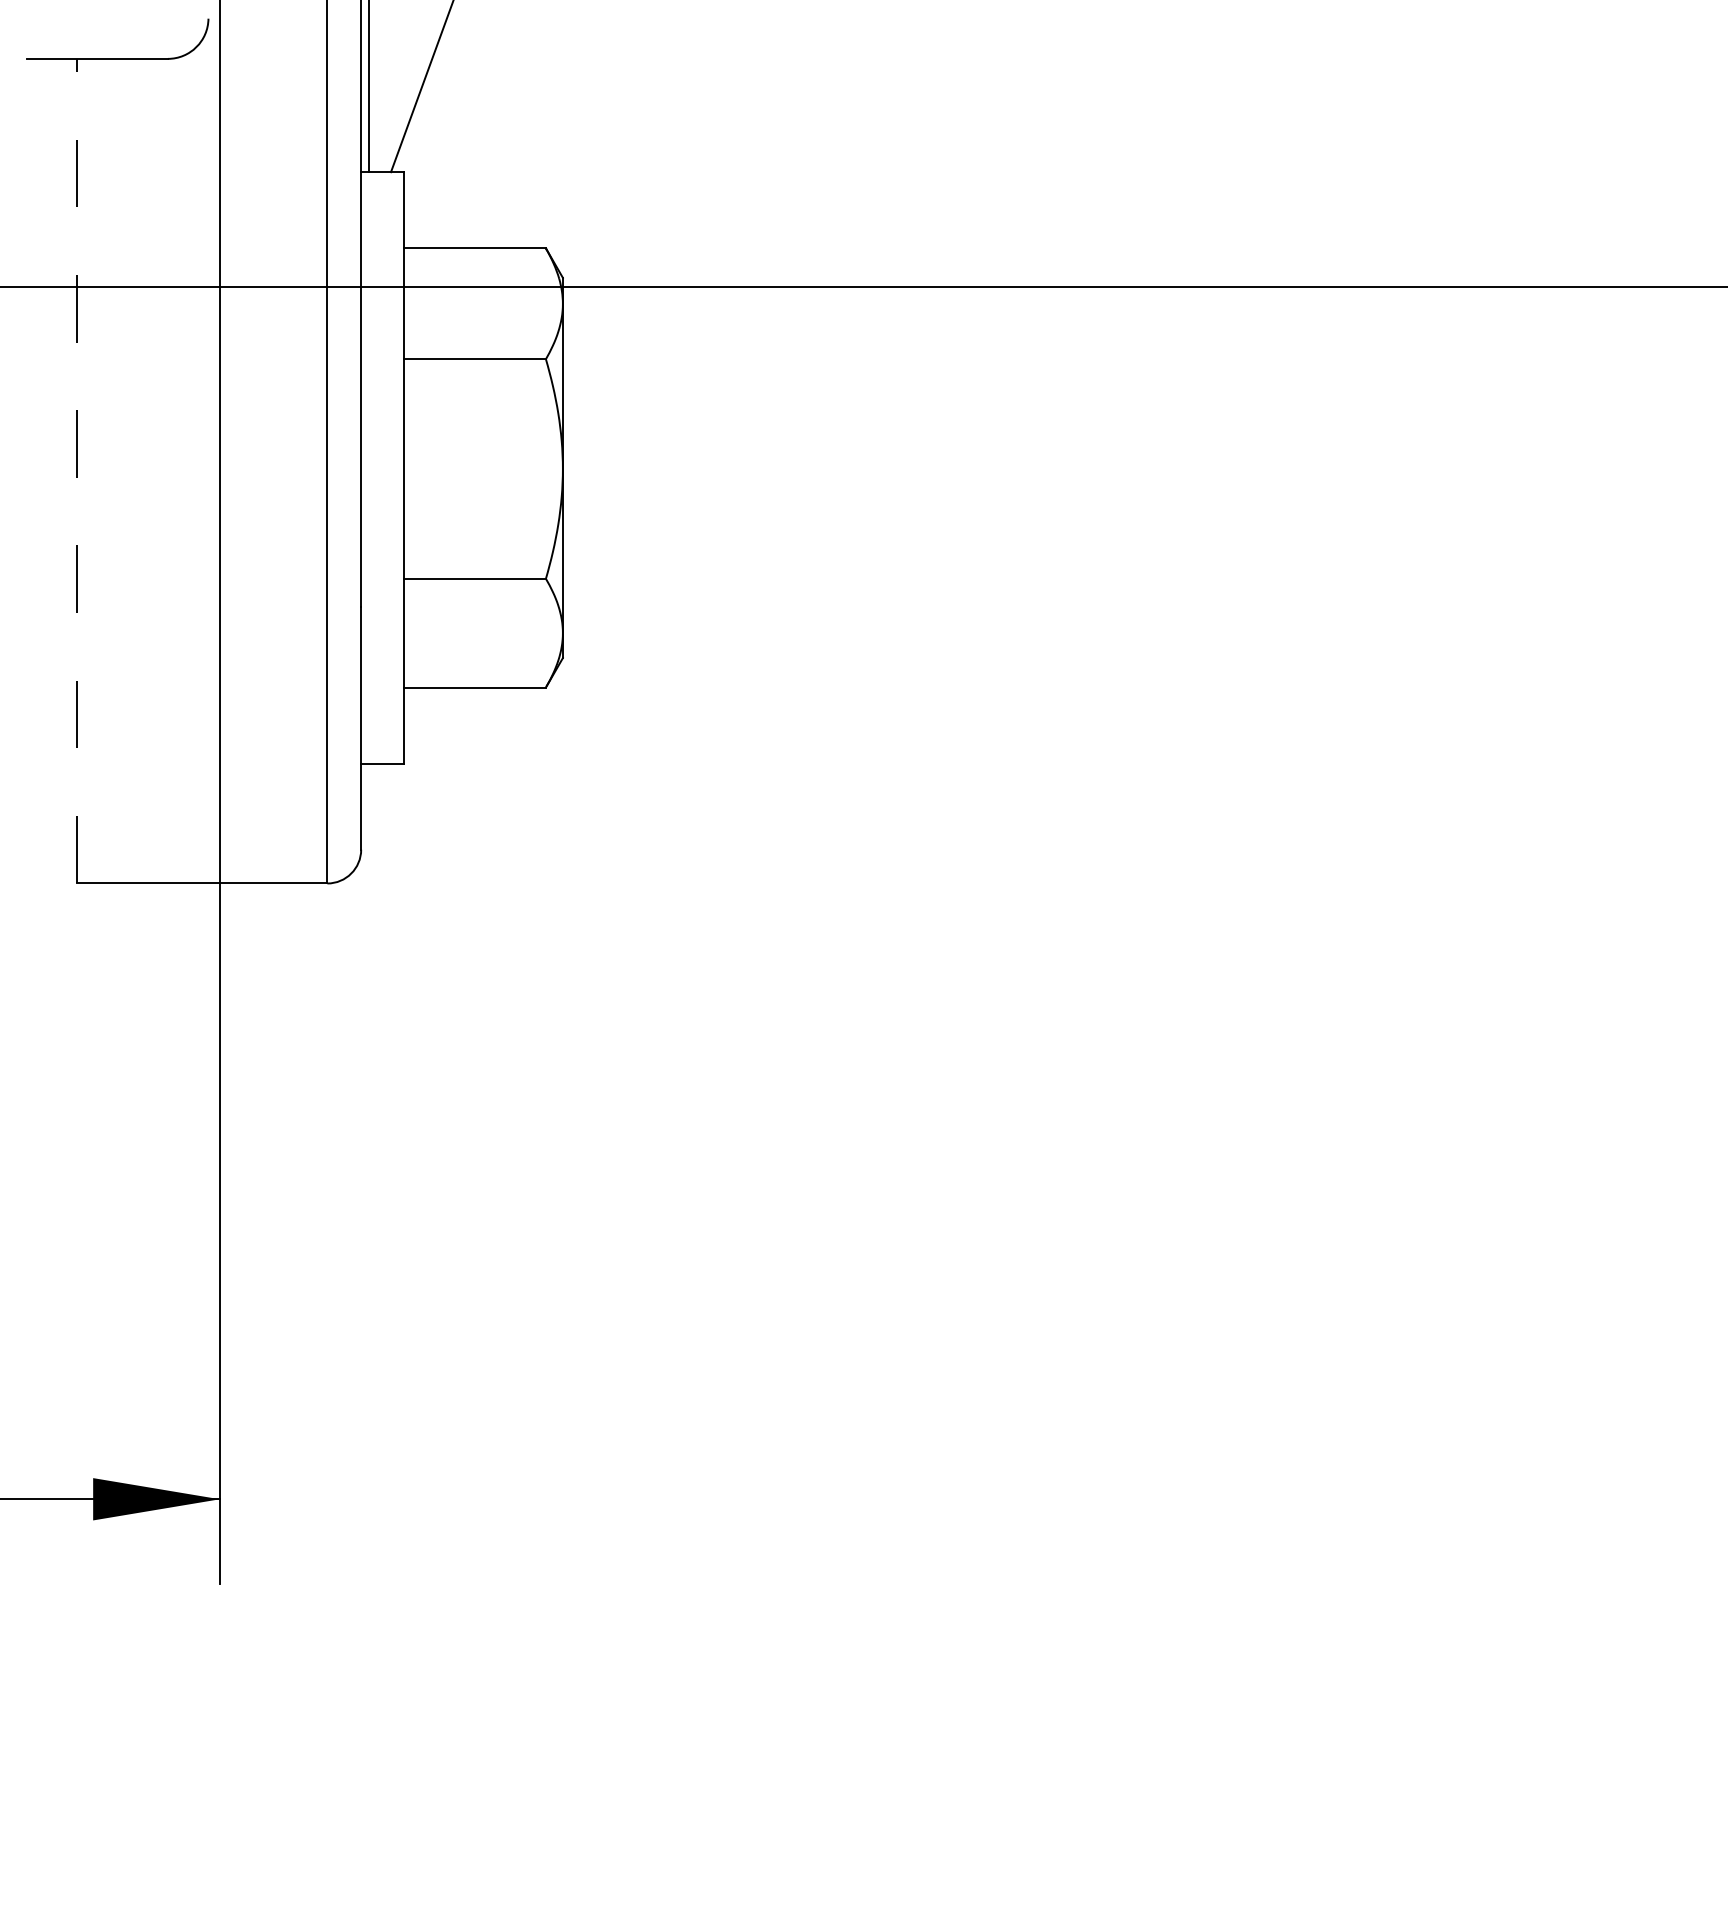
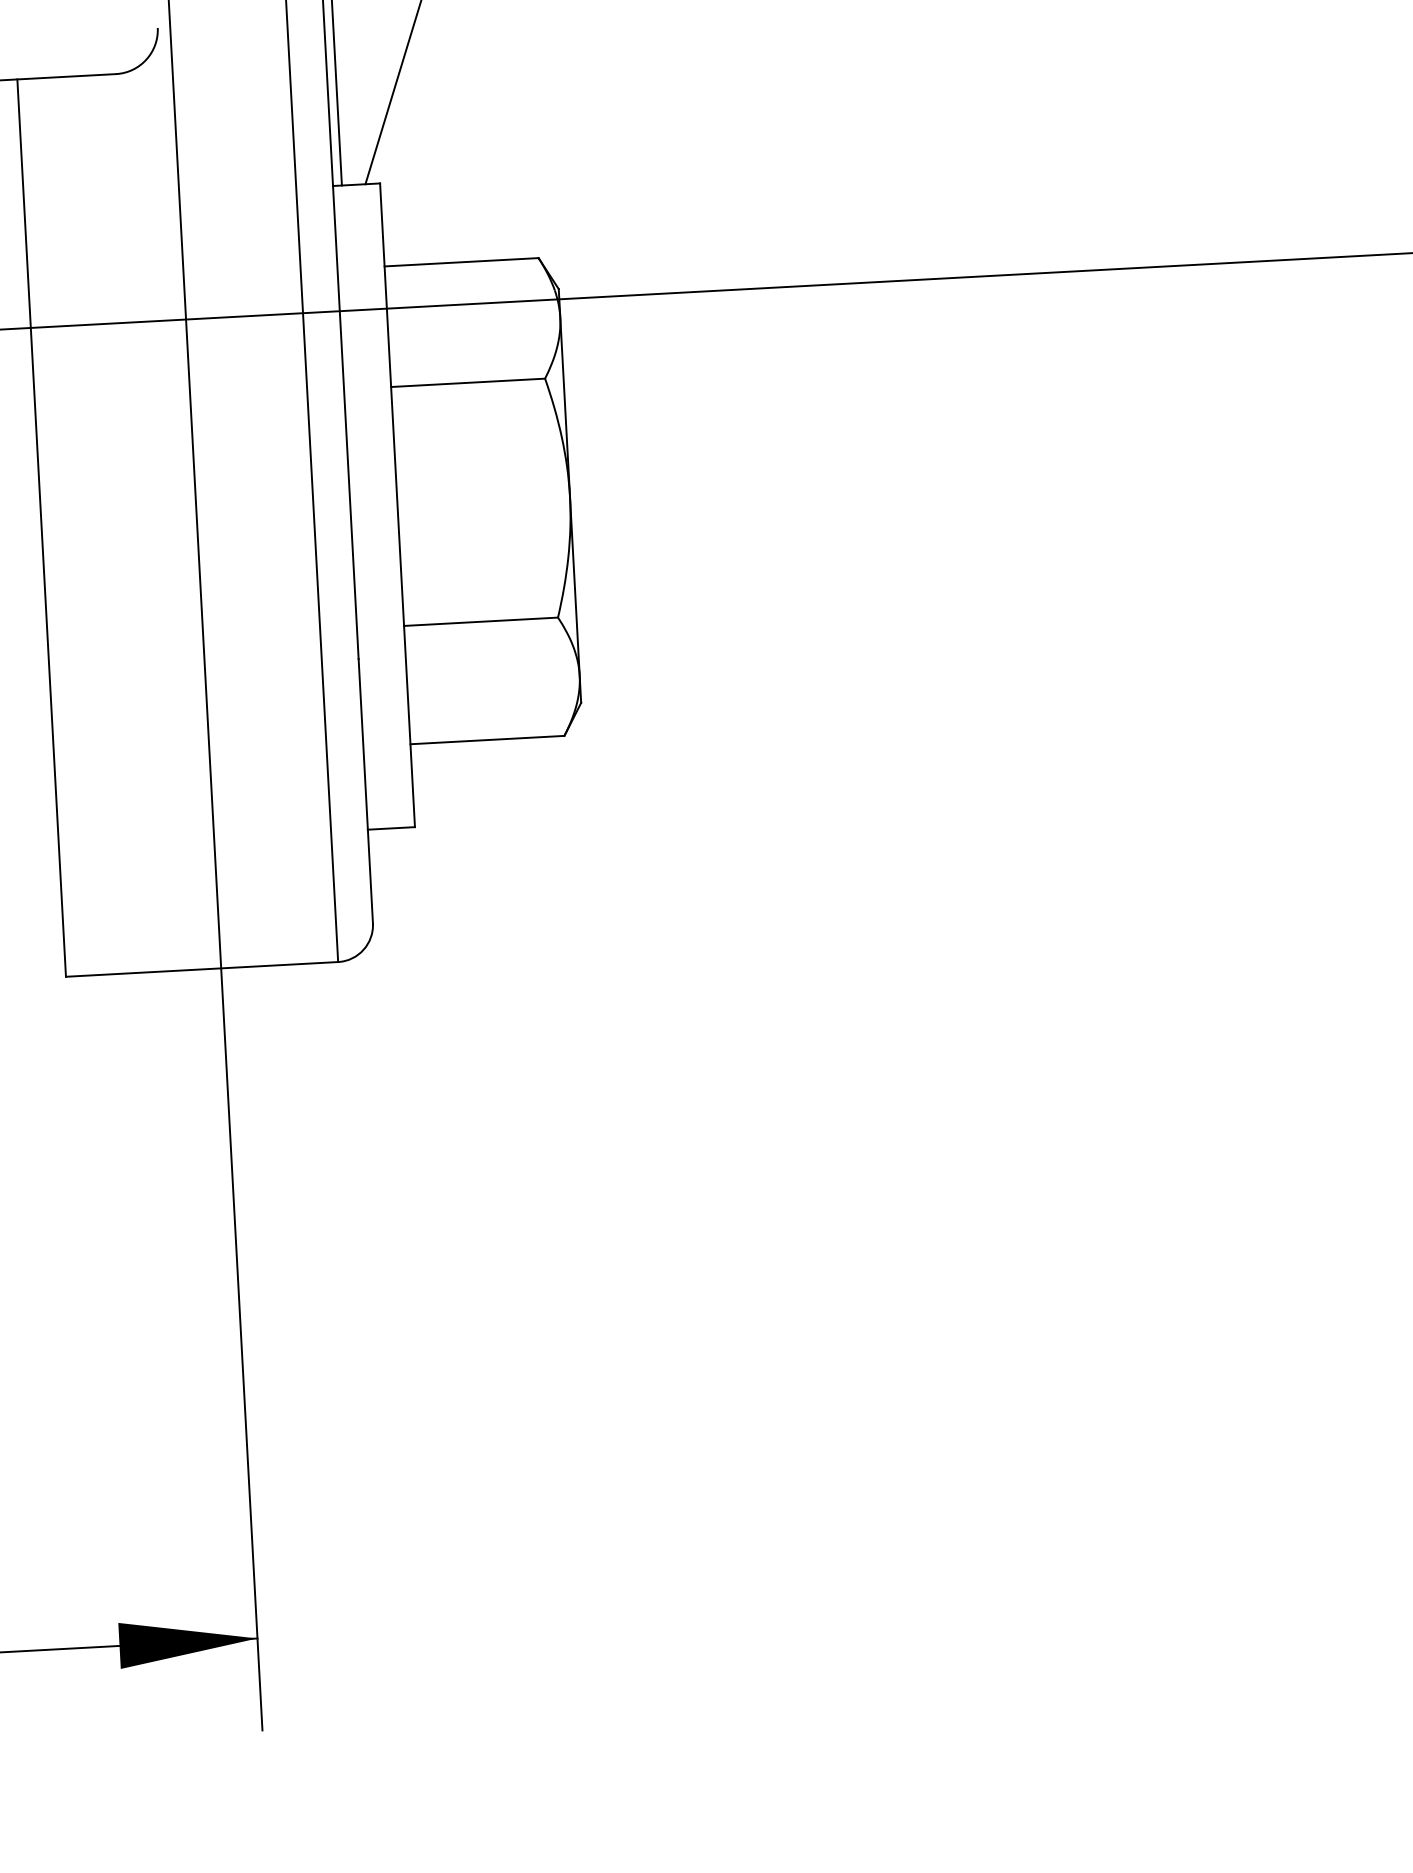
line: (77, 470) -> (41, 527), dashed -> solid

